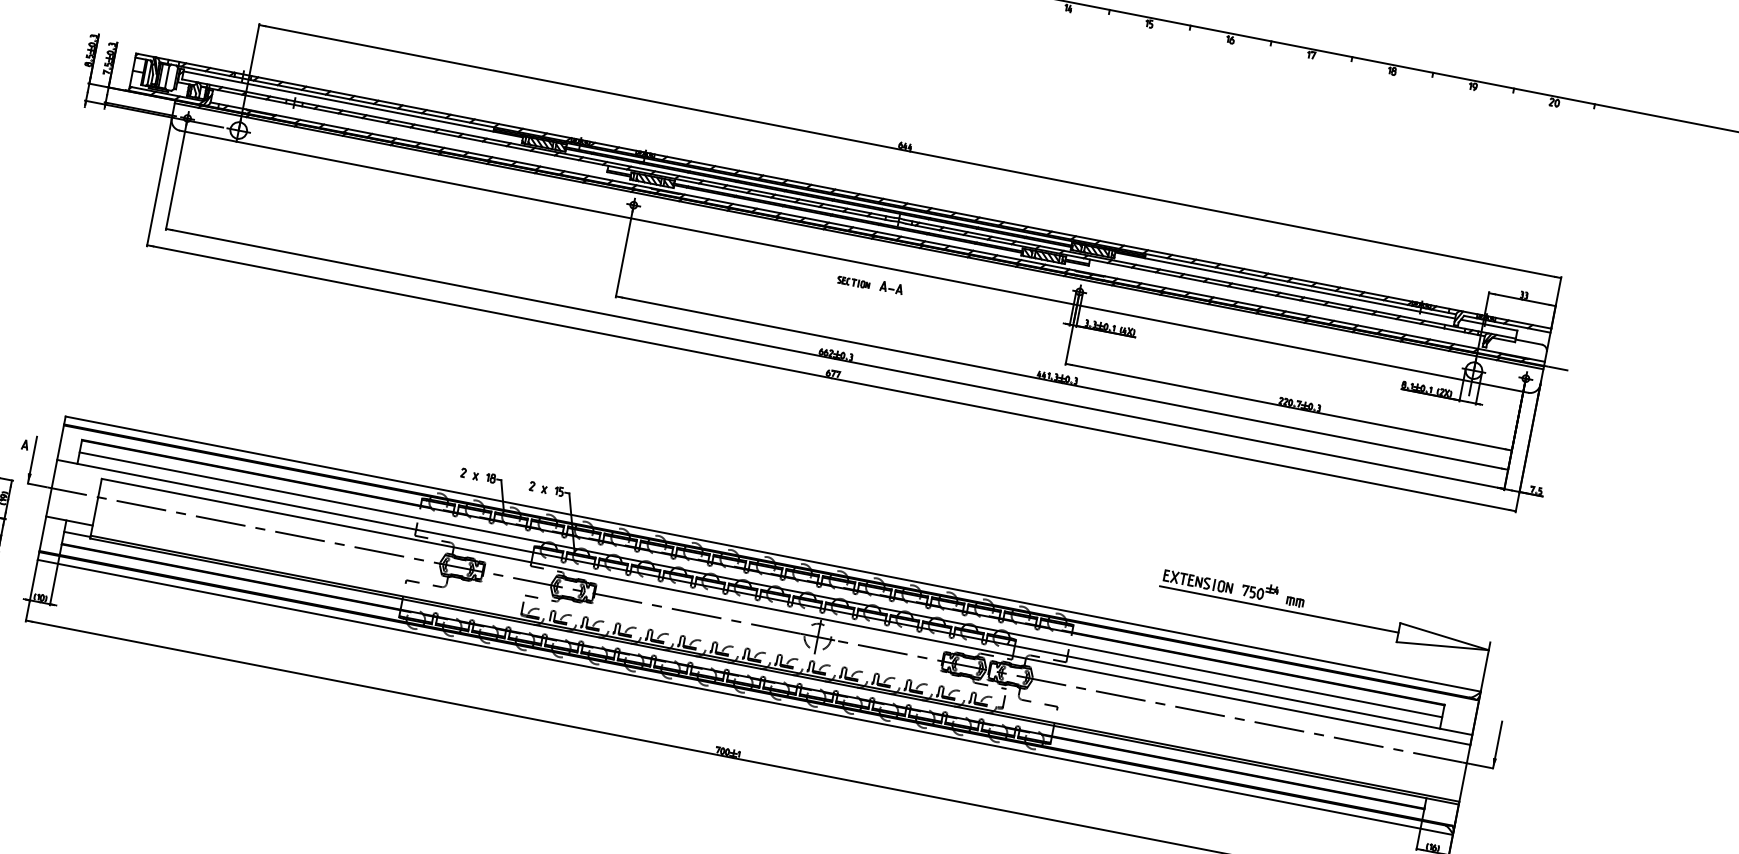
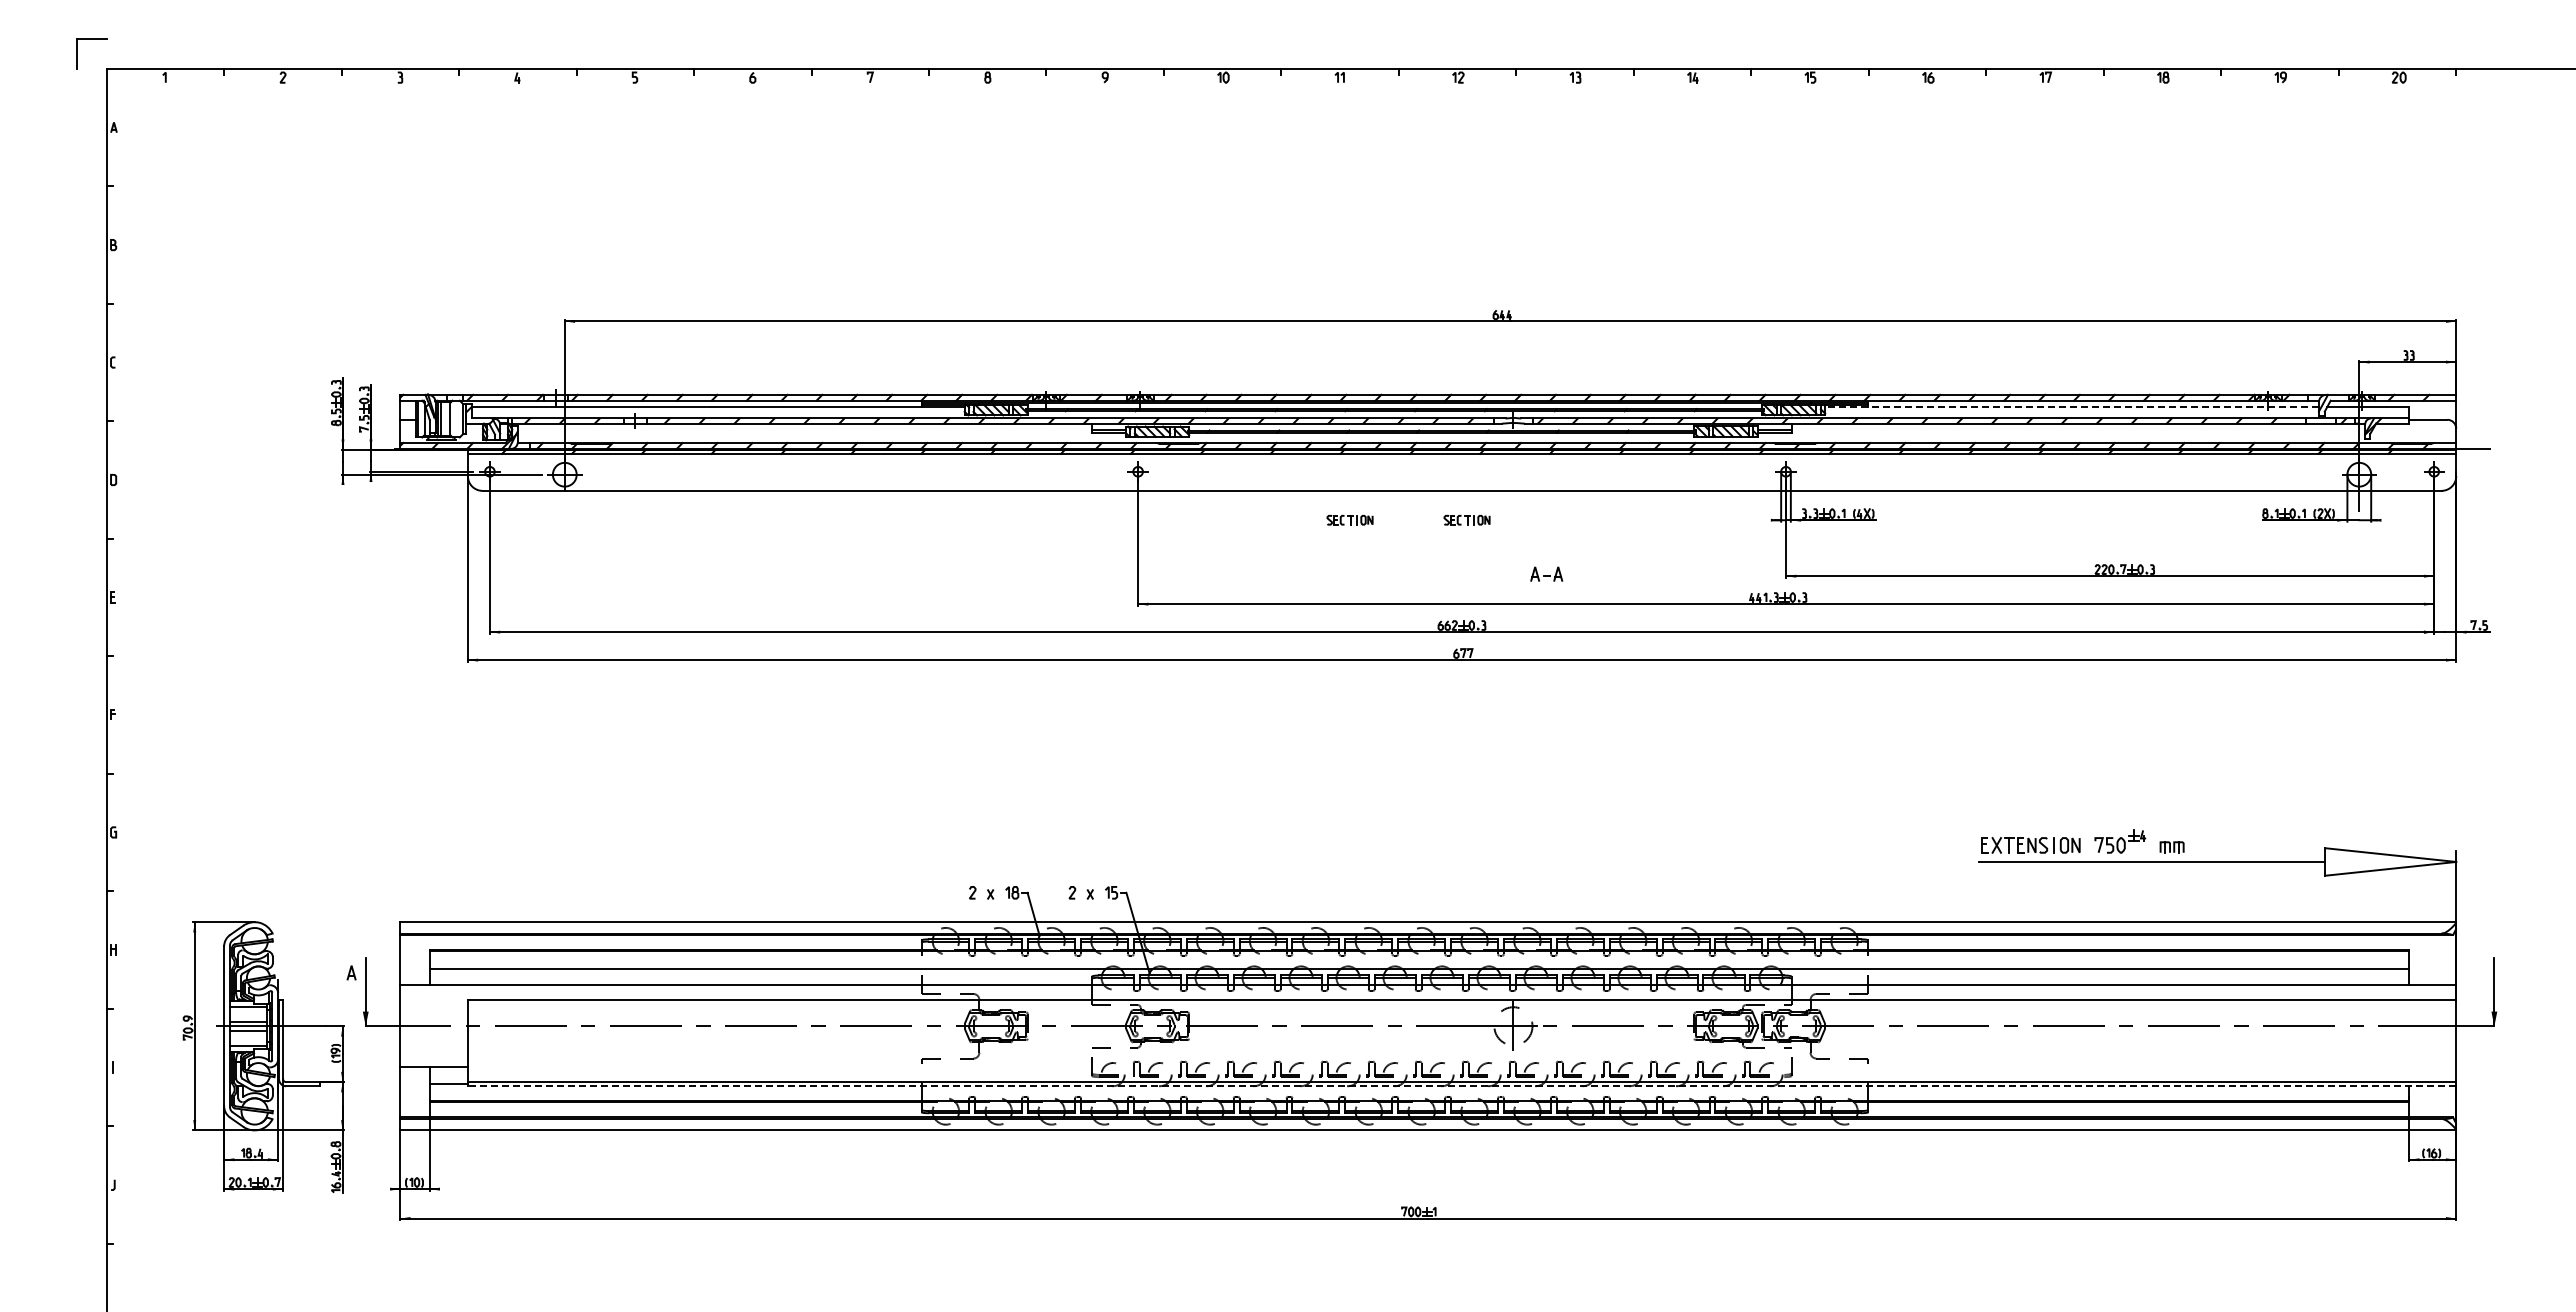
part: (772, 267) -> (1349, 520), added
line: (1285, 285) -> (2072, 406), solid -> dashed
part: (891, 287) -> (1546, 573), moved
line: (774, 671) -> (1461, 1086), solid -> dashed

